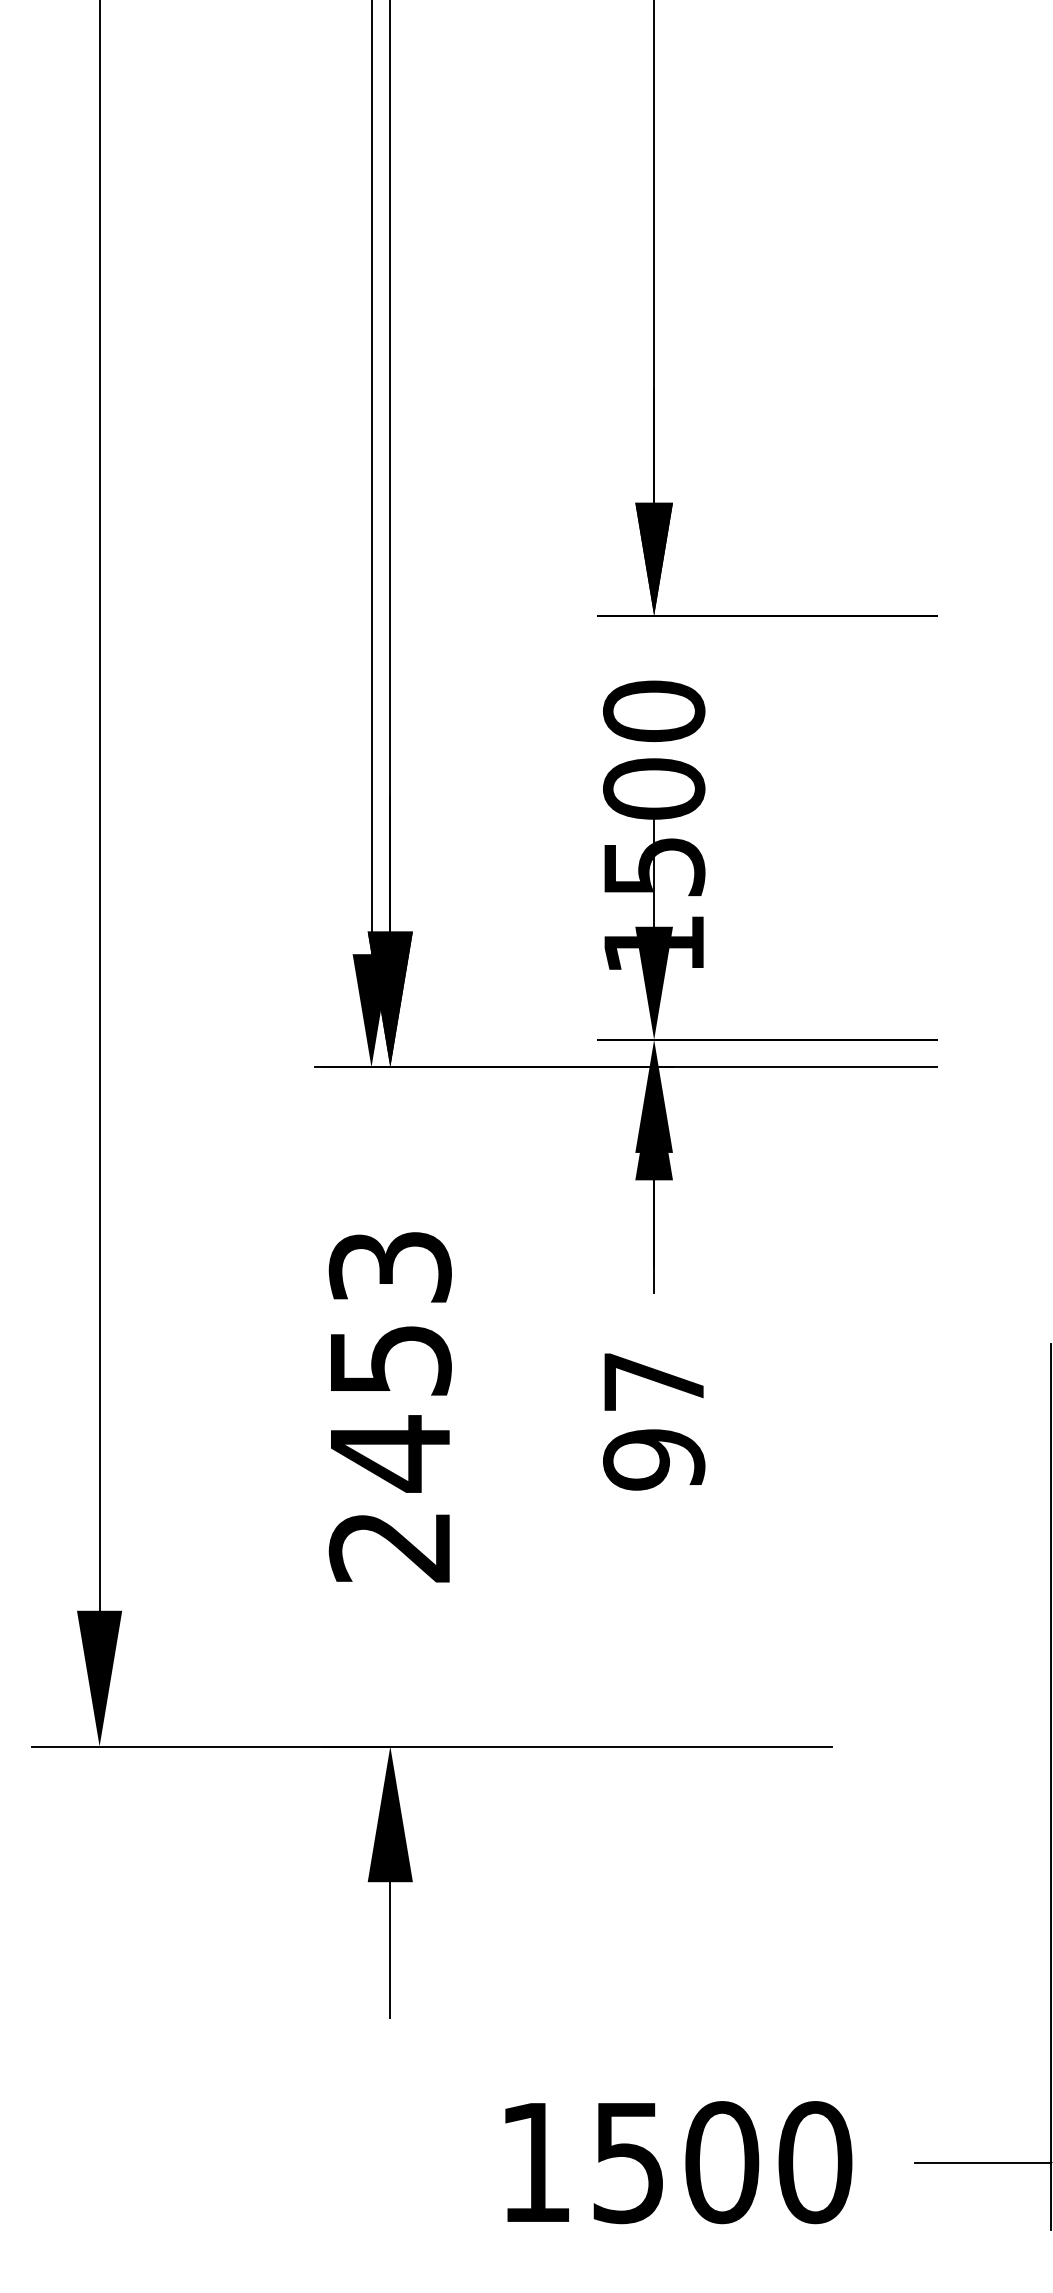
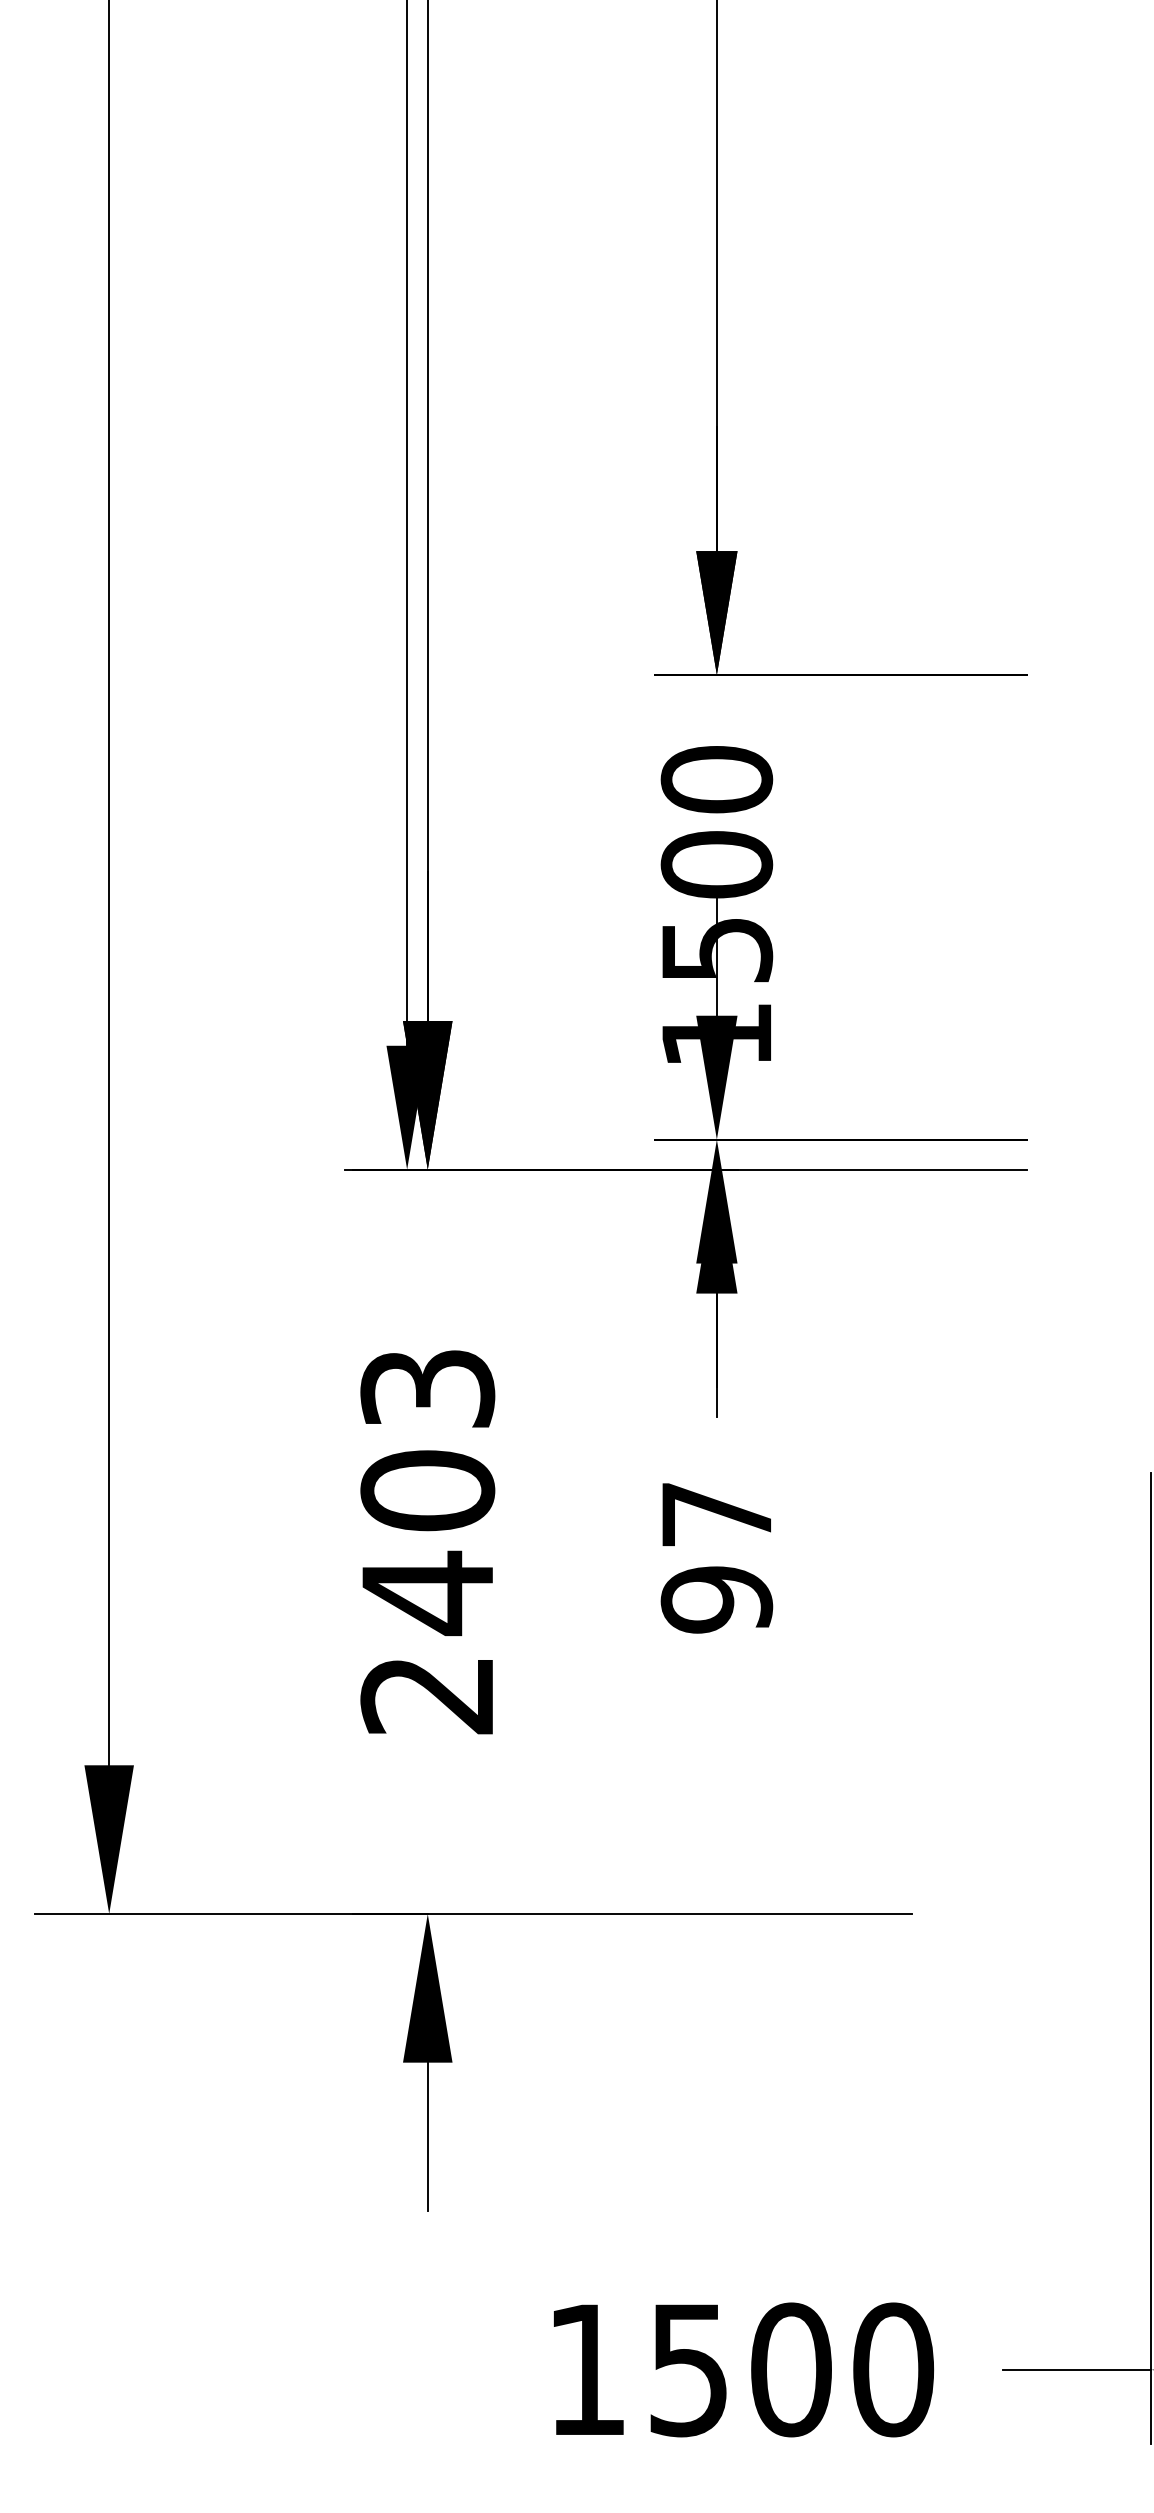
text: (389, 1360) -> (426, 1491), 2453 -> 2403

